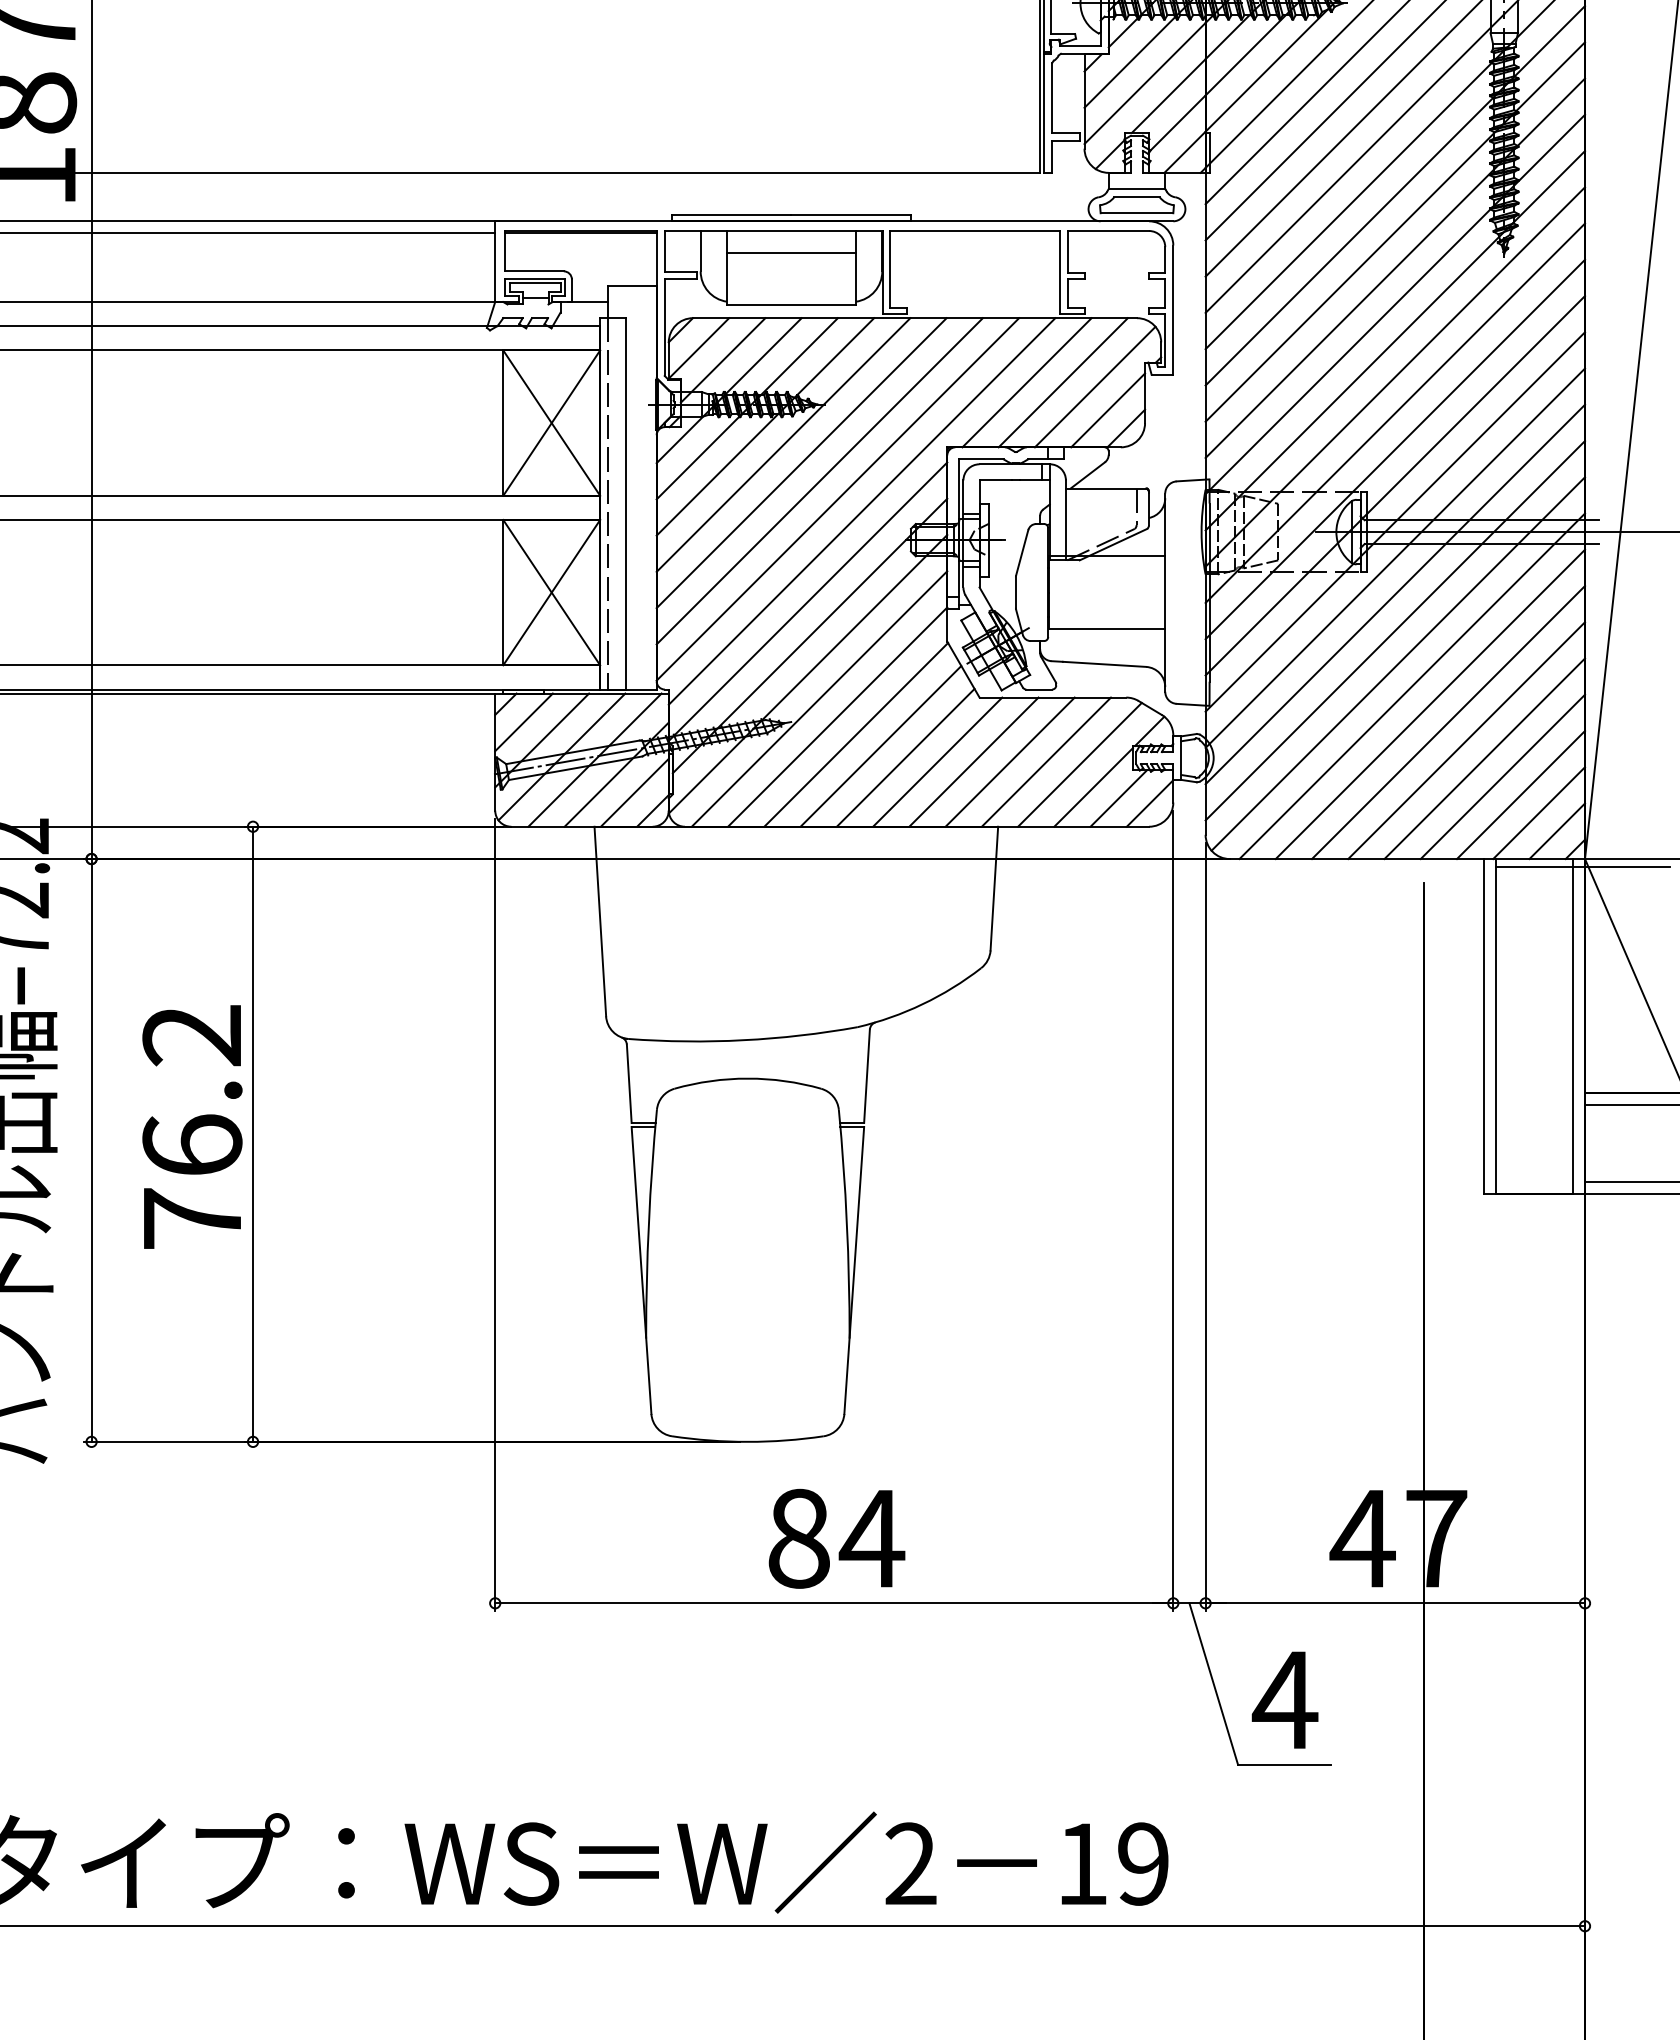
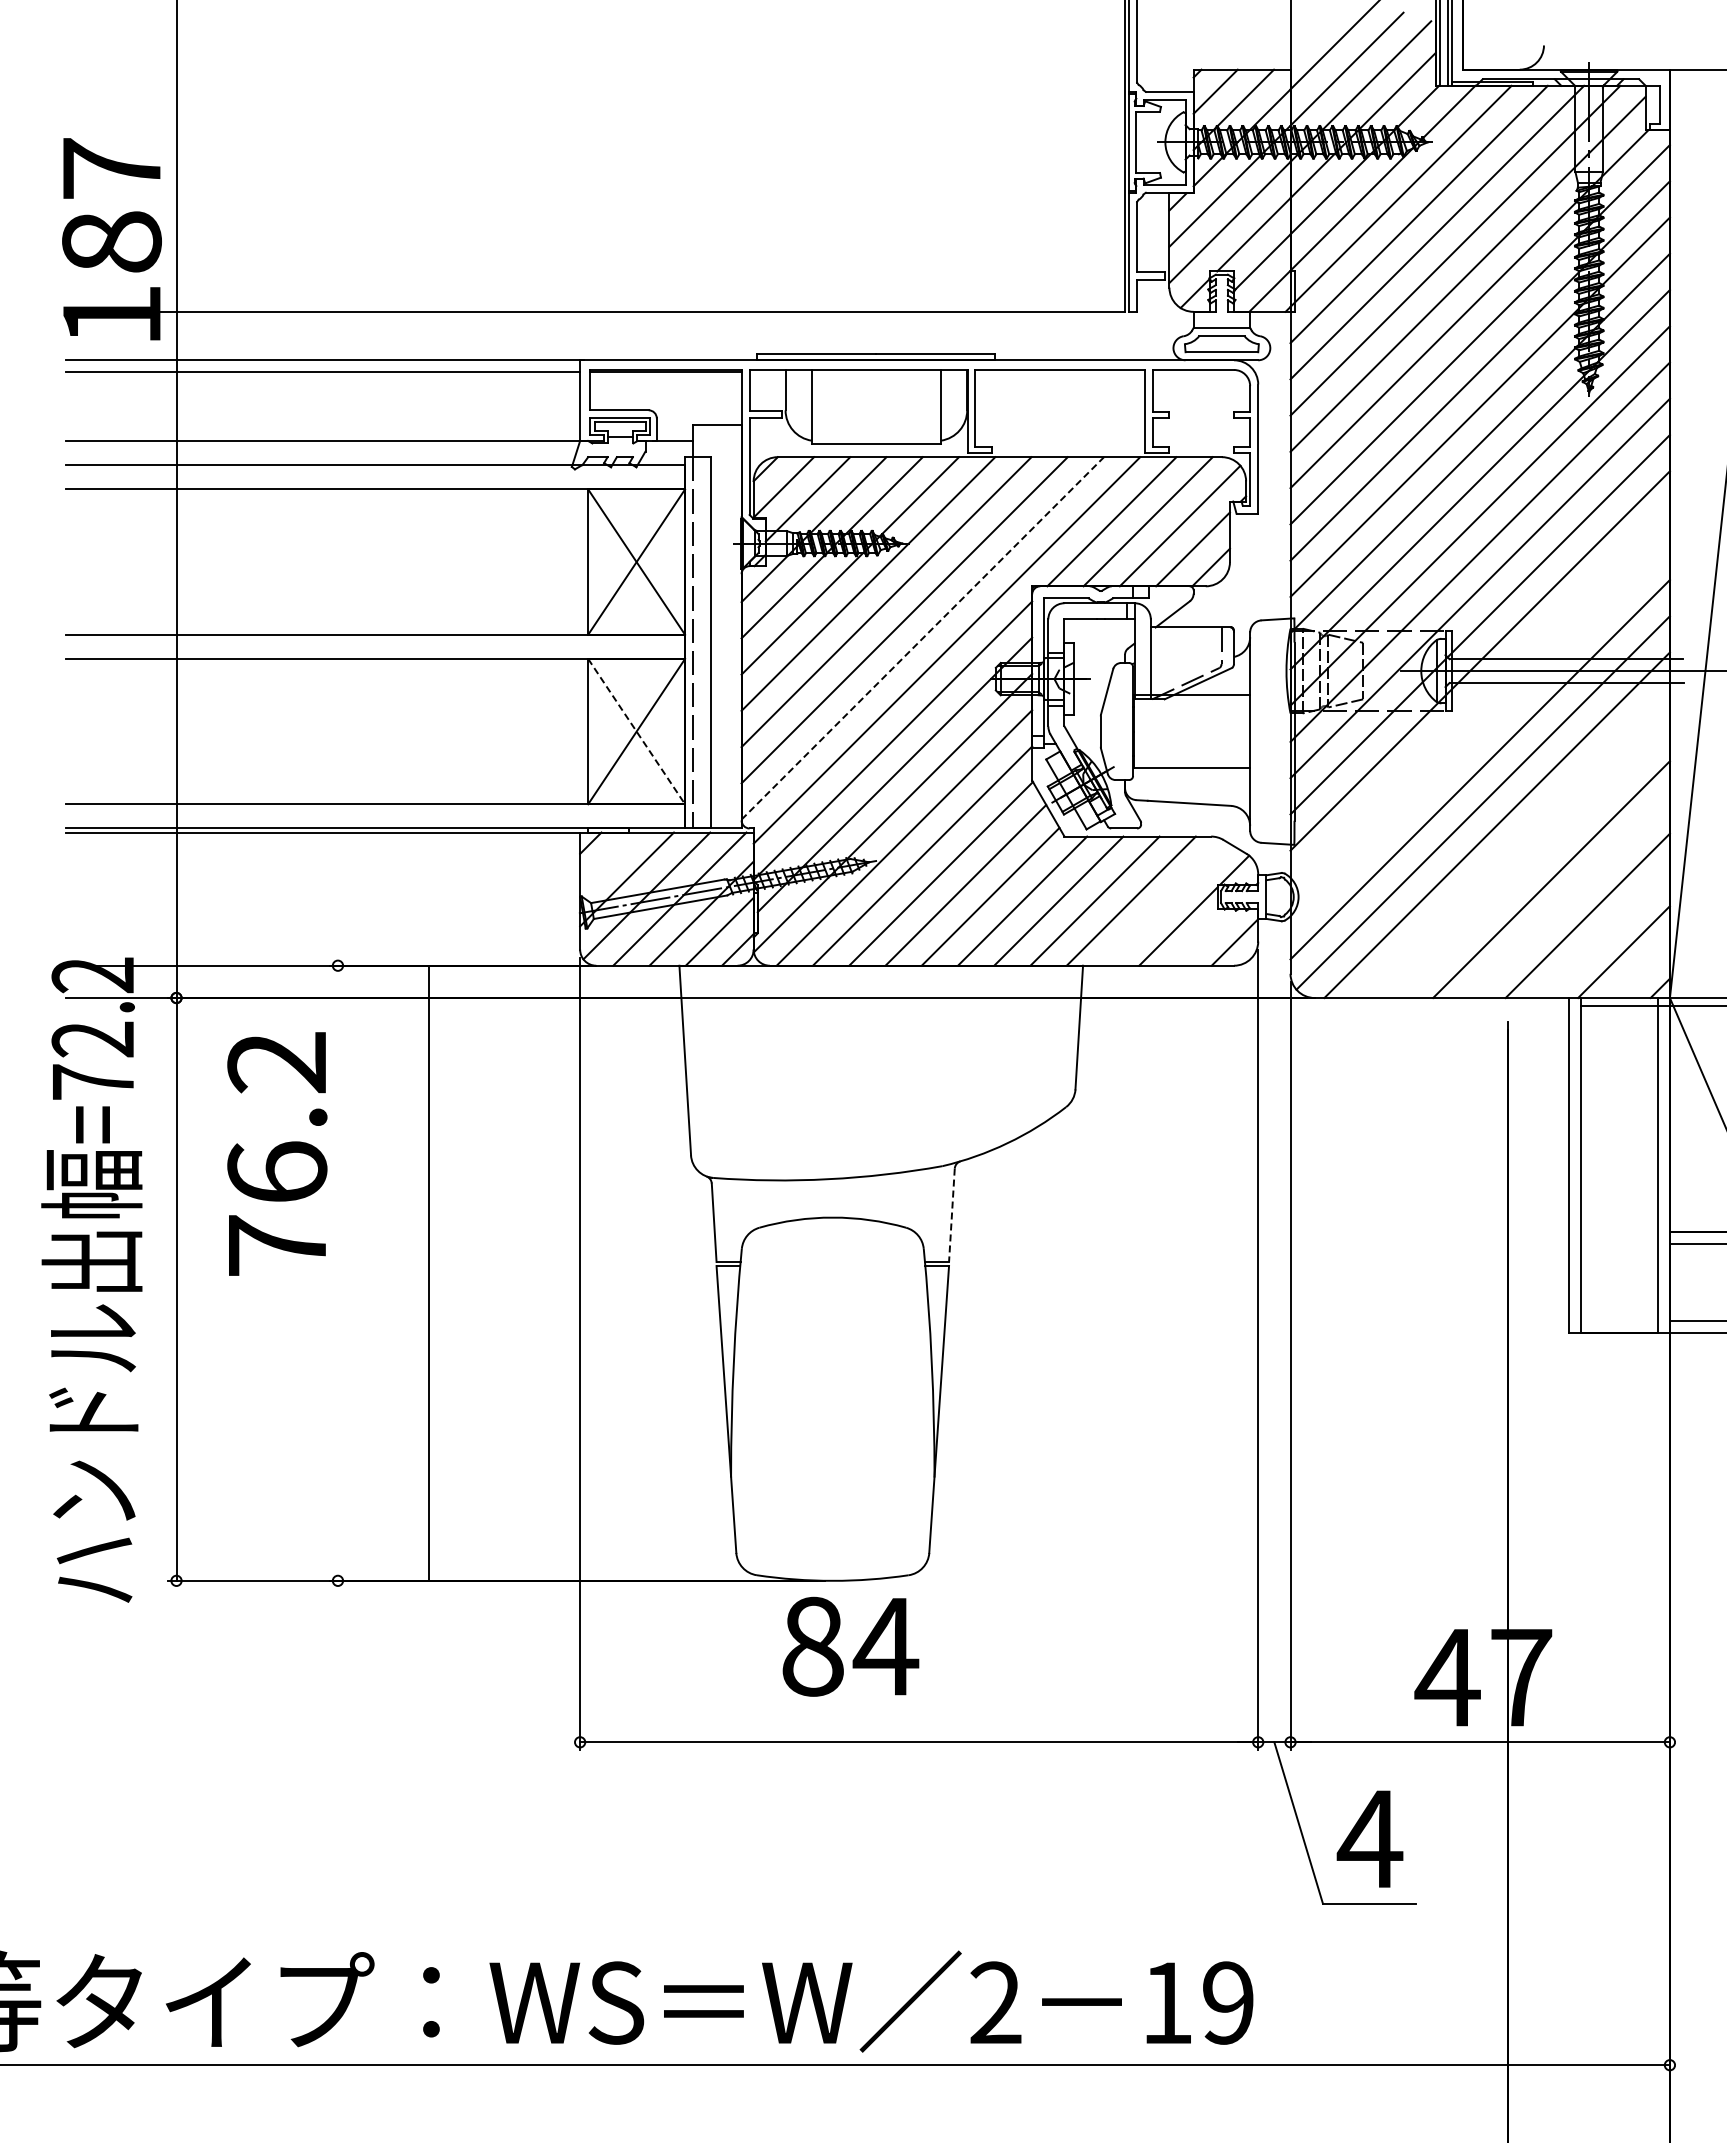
line: (790, 252) -> (875, 391), removed
line: (838, 499) -> (923, 638), solid -> dashed
line: (1394, 557) -> (1479, 696), removed
line: (551, 593) -> (636, 732), solid -> dashed
line: (1394, 594) -> (1479, 733), removed
line: (1429, 704) -> (1514, 843), removed
line: (523, 722) -> (608, 861), removed
line: (1447, 722) -> (1532, 861), removed
line: (1484, 758) -> (1569, 897), removed
line: (1079, 764) -> (1164, 903), removed
line: (1520, 794) -> (1605, 933), removed
line: (1118, 798) -> (1203, 937), removed
line: (1556, 831) -> (1641, 970), removed
line: (866, 1076) -> (951, 1215), solid -> dashed
text: (192, 1126) -> (277, 1153), moved
line: (252, 1133) -> (428, 1272), moved
text: (836, 1538) -> (850, 1646), moved

